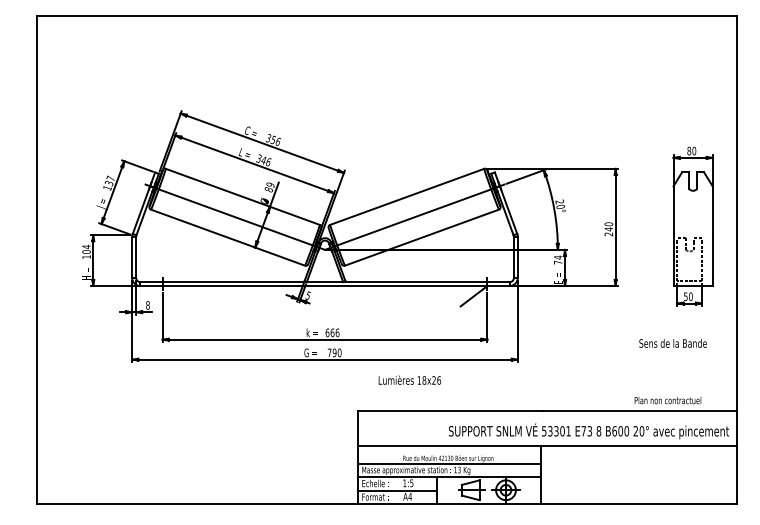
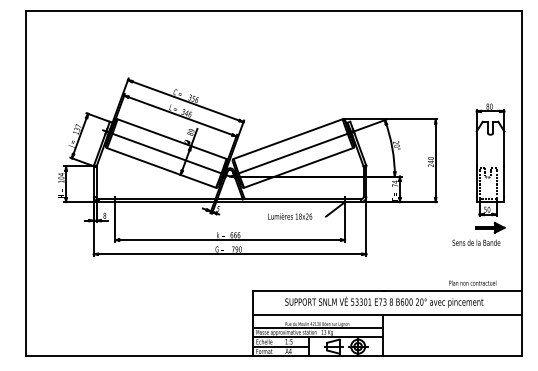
part: (692, 322) -> (490, 227), added
text: (409, 379) -> (289, 215), moved
text: (588, 431) -> (383, 302), moved

